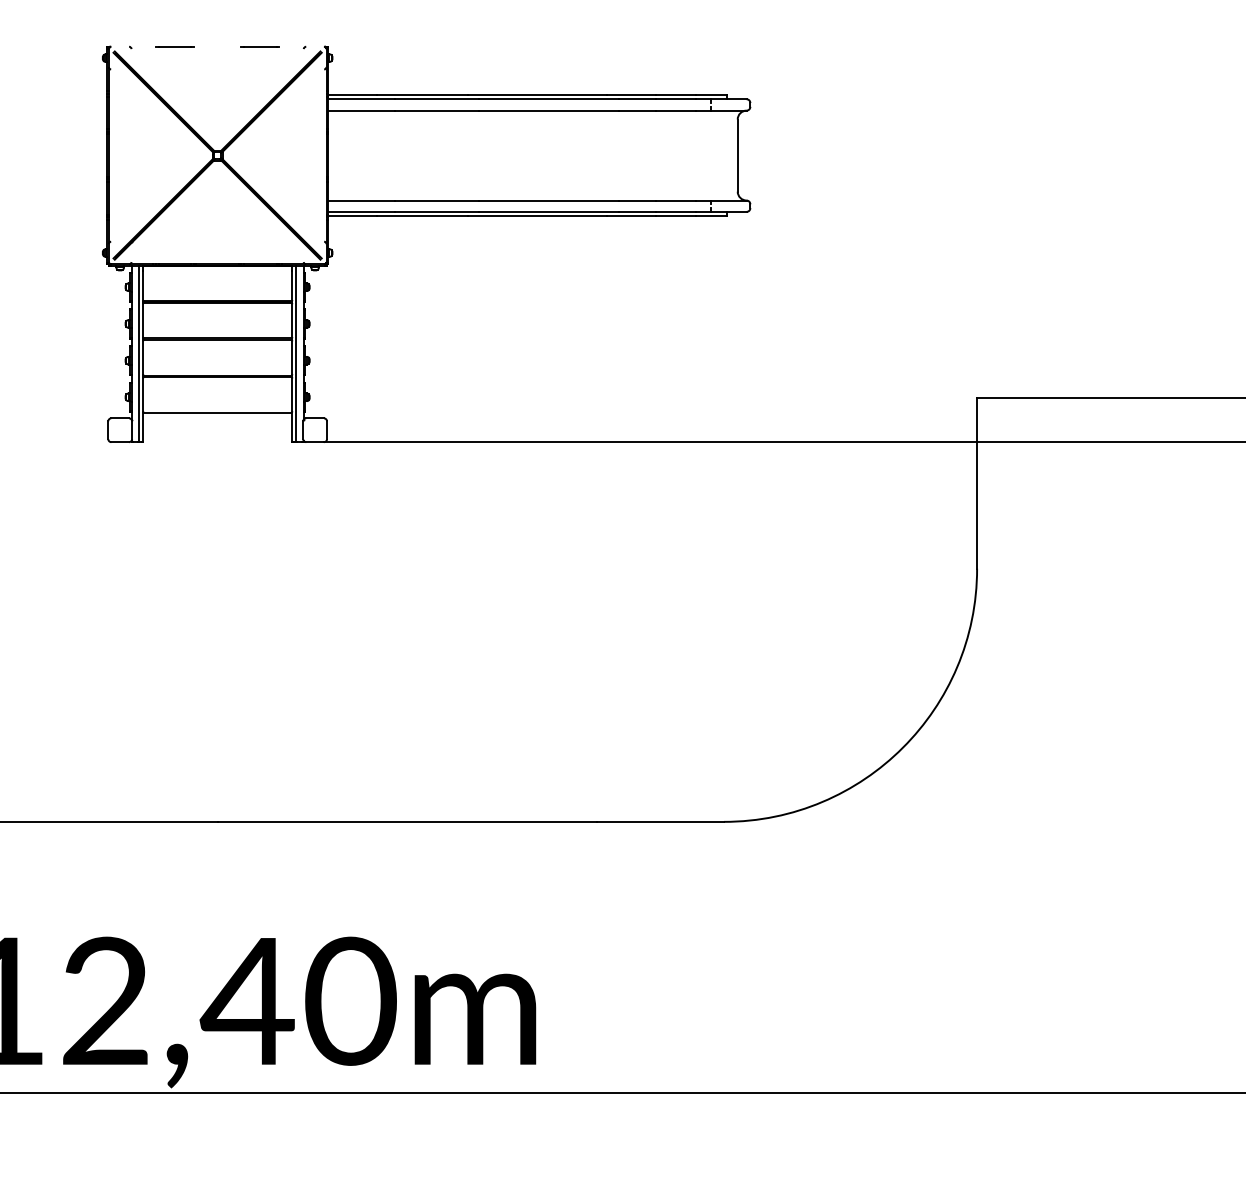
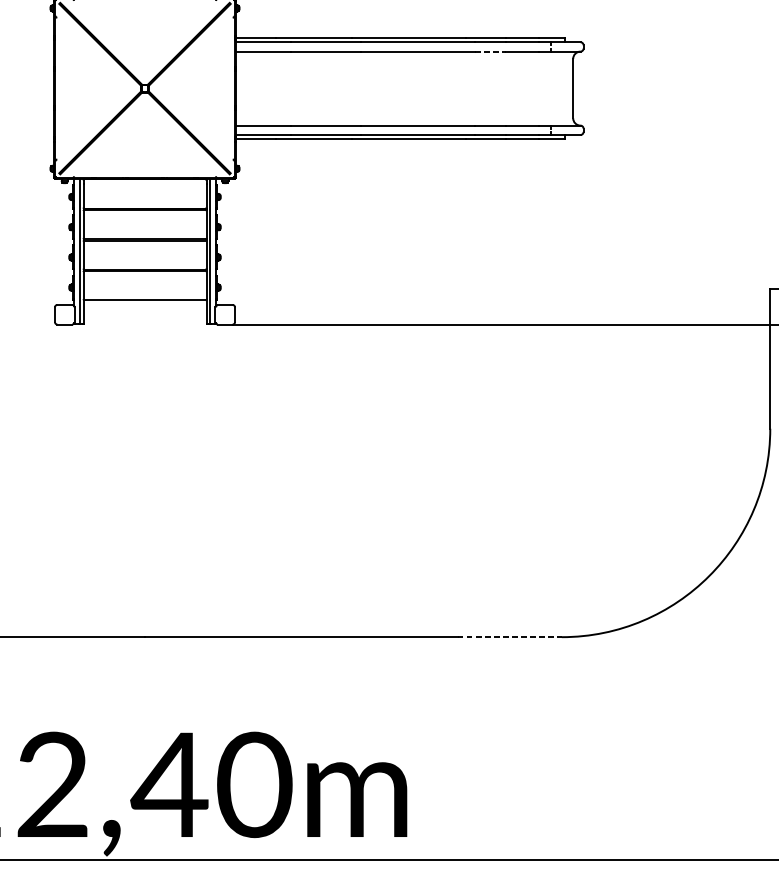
line: (637, 110) -> (490, 51), solid -> dashed
line: (661, 821) -> (510, 636), solid -> dashed

